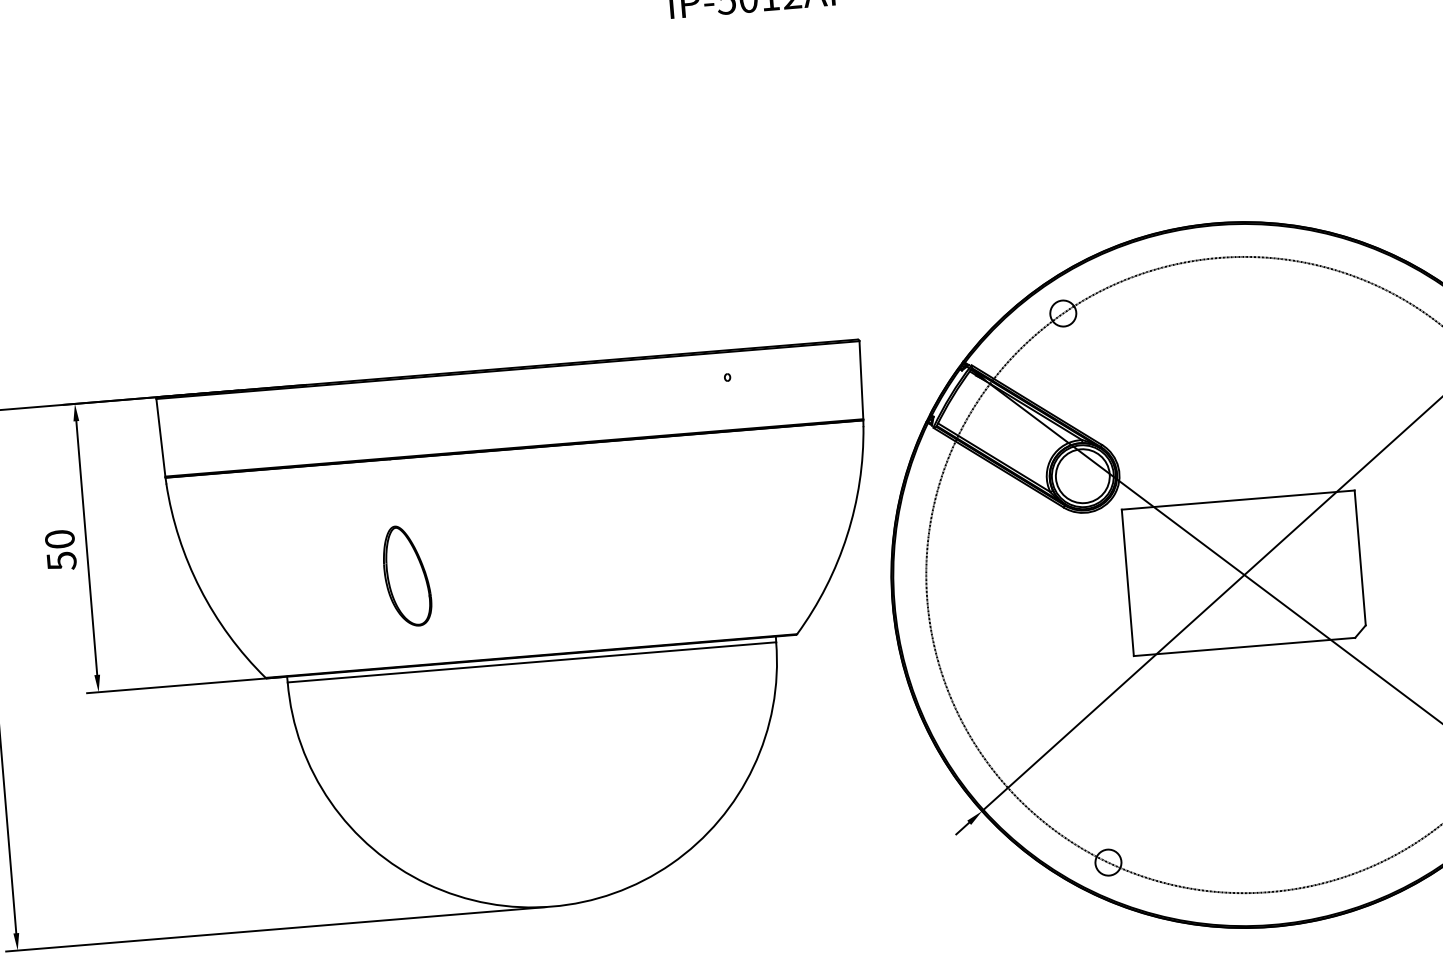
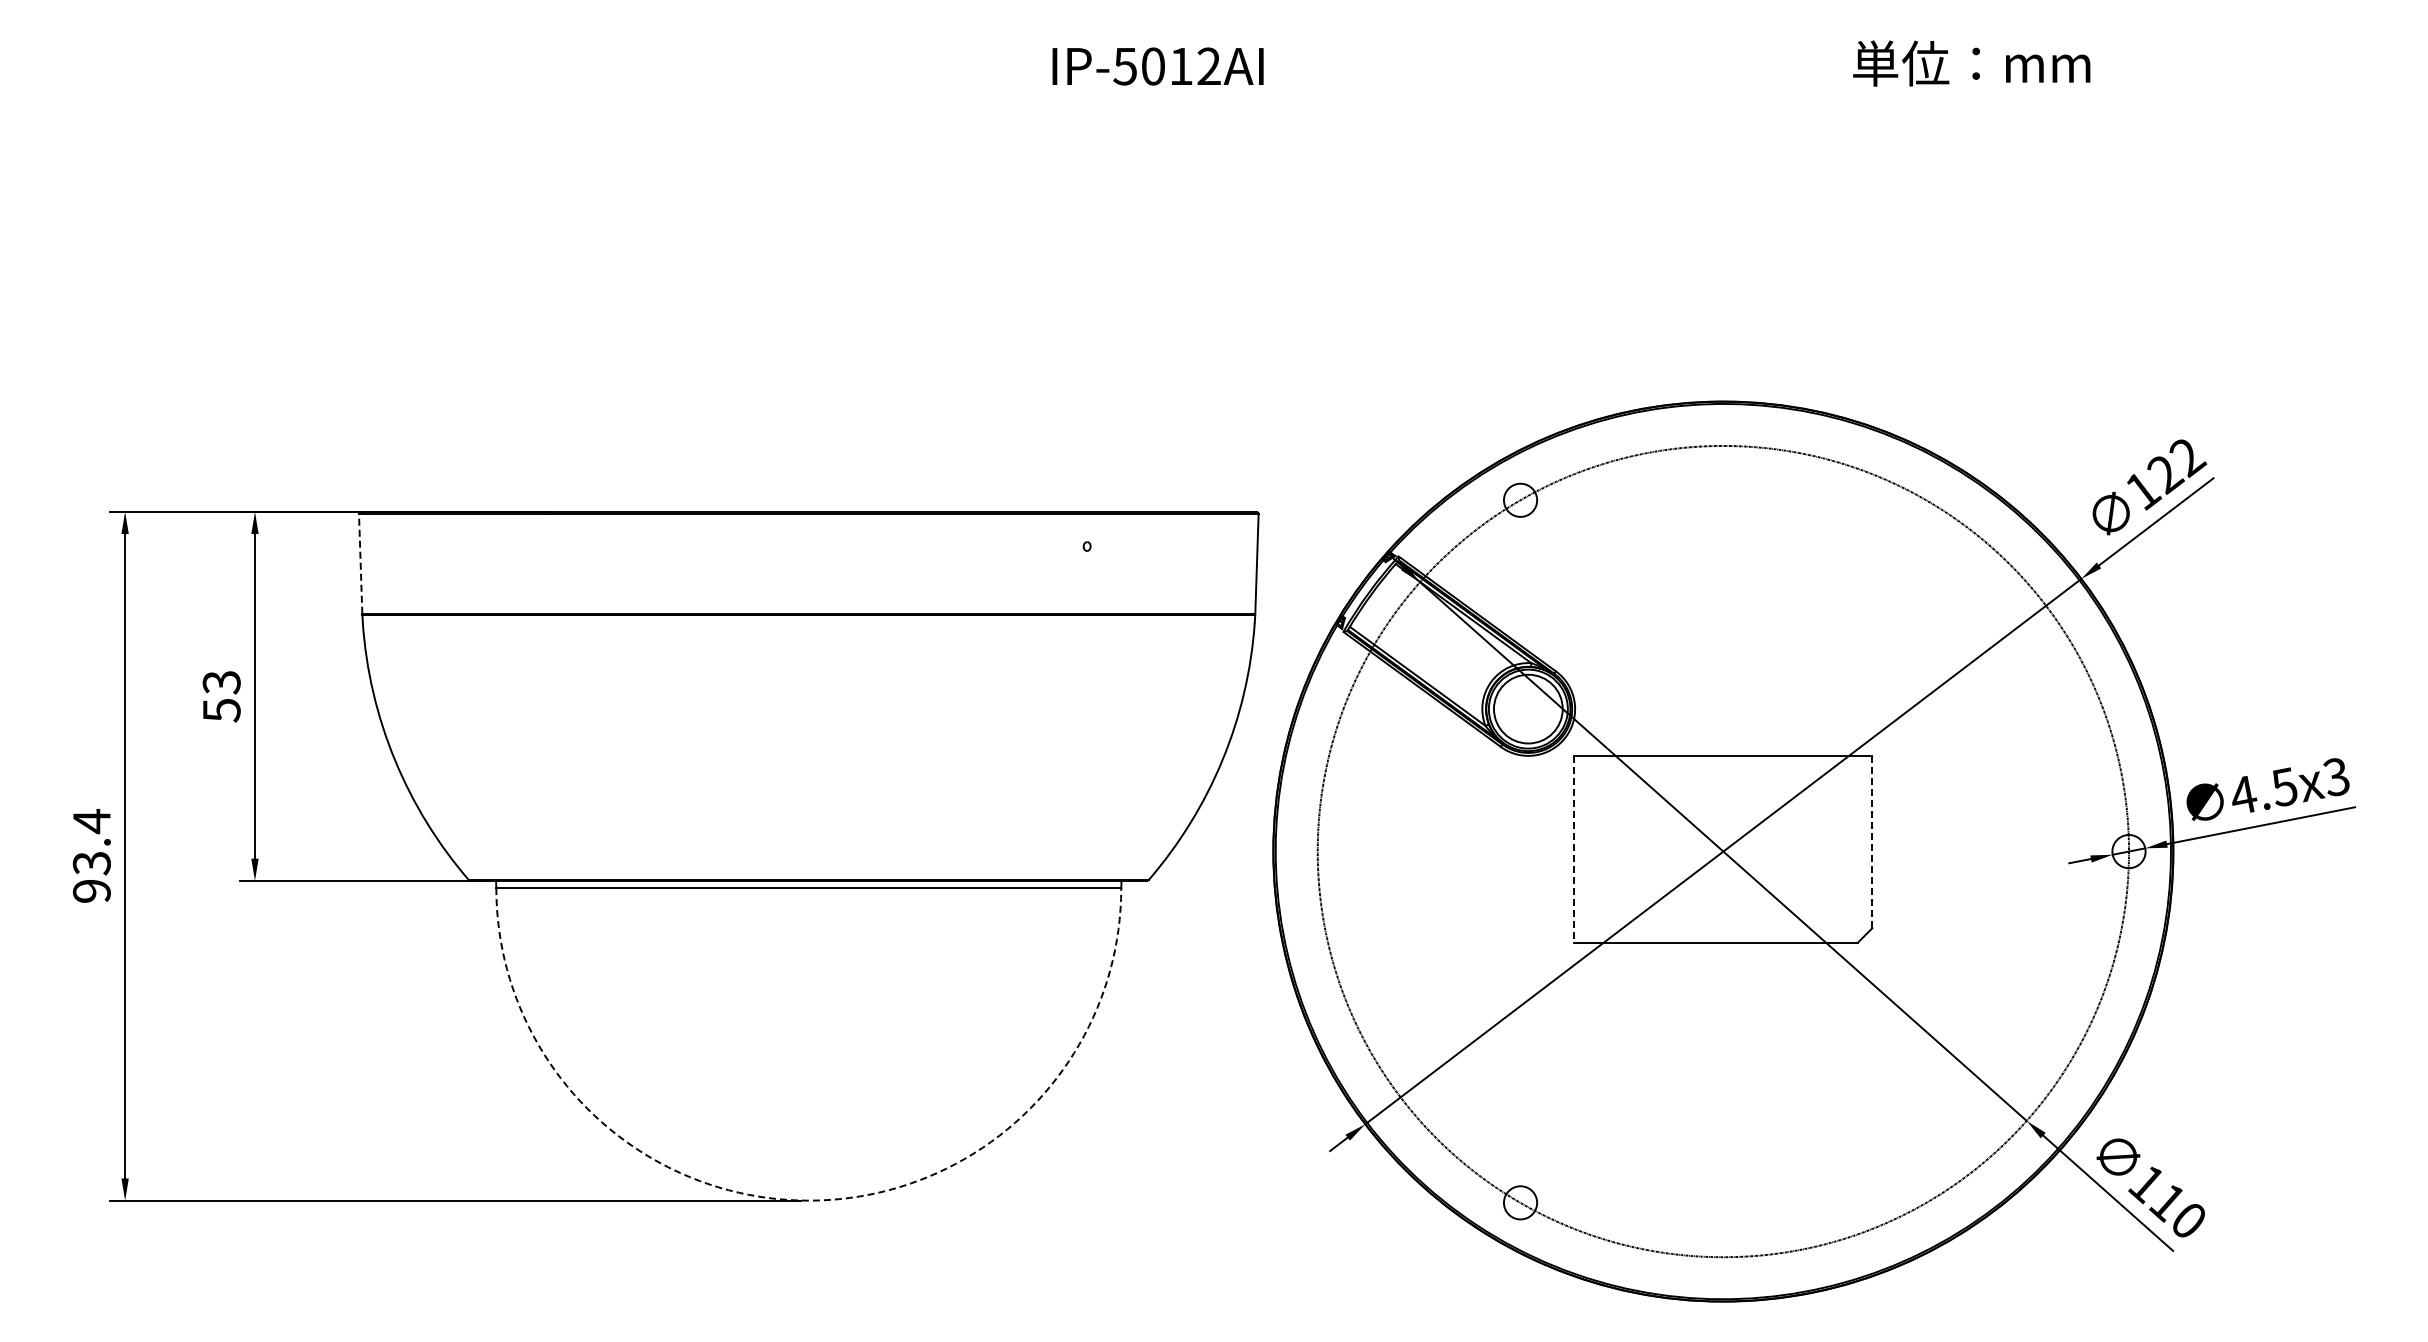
line: (160, 437) -> (360, 563), solid -> dashed
text: (59, 539) -> (221, 682), 50 -> 53
line: (1360, 557) -> (1872, 841), solid -> dashed
part: (407, 576) -> (659, 765), removed
line: (1127, 582) -> (1574, 849), solid -> dashed
arc: (551, 906) -> (808, 1200), solid -> dashed

